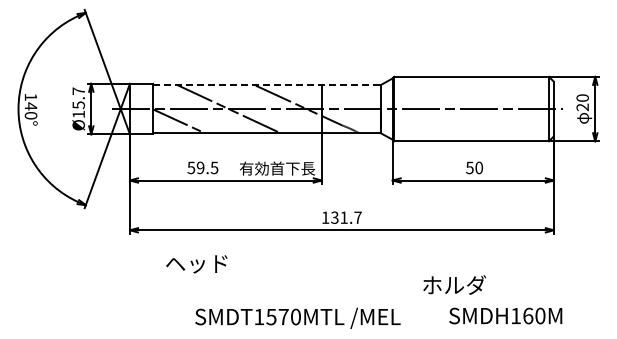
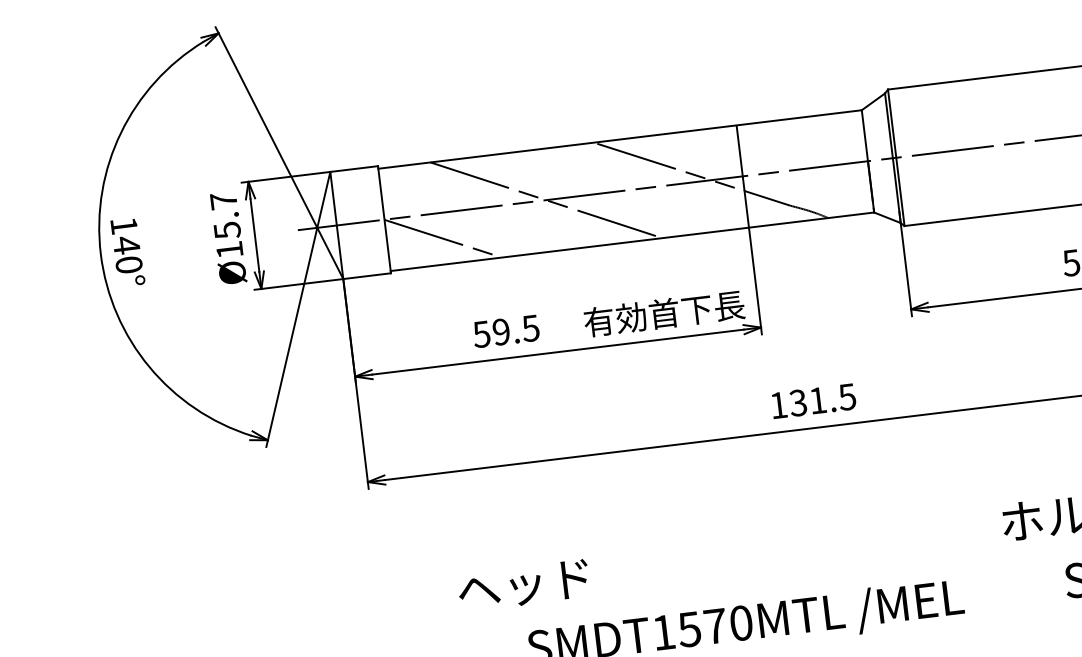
line: (267, 85) -> (621, 140), dashed -> solid
text: (357, 217) -> (846, 396), 131.7 -> 131.5
text: (196, 264) -> (523, 586), moved

